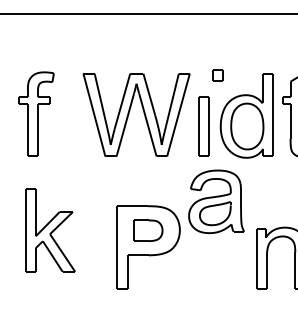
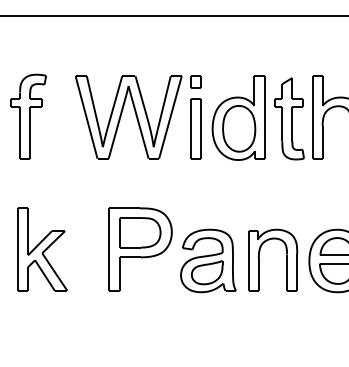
part: (217, 75) -> (195, 81), moved
part: (216, 201) -> (208, 260), moved
part: (50, 230) -> (42, 249), moved
part: (148, 230) -> (140, 232), size x1.43

